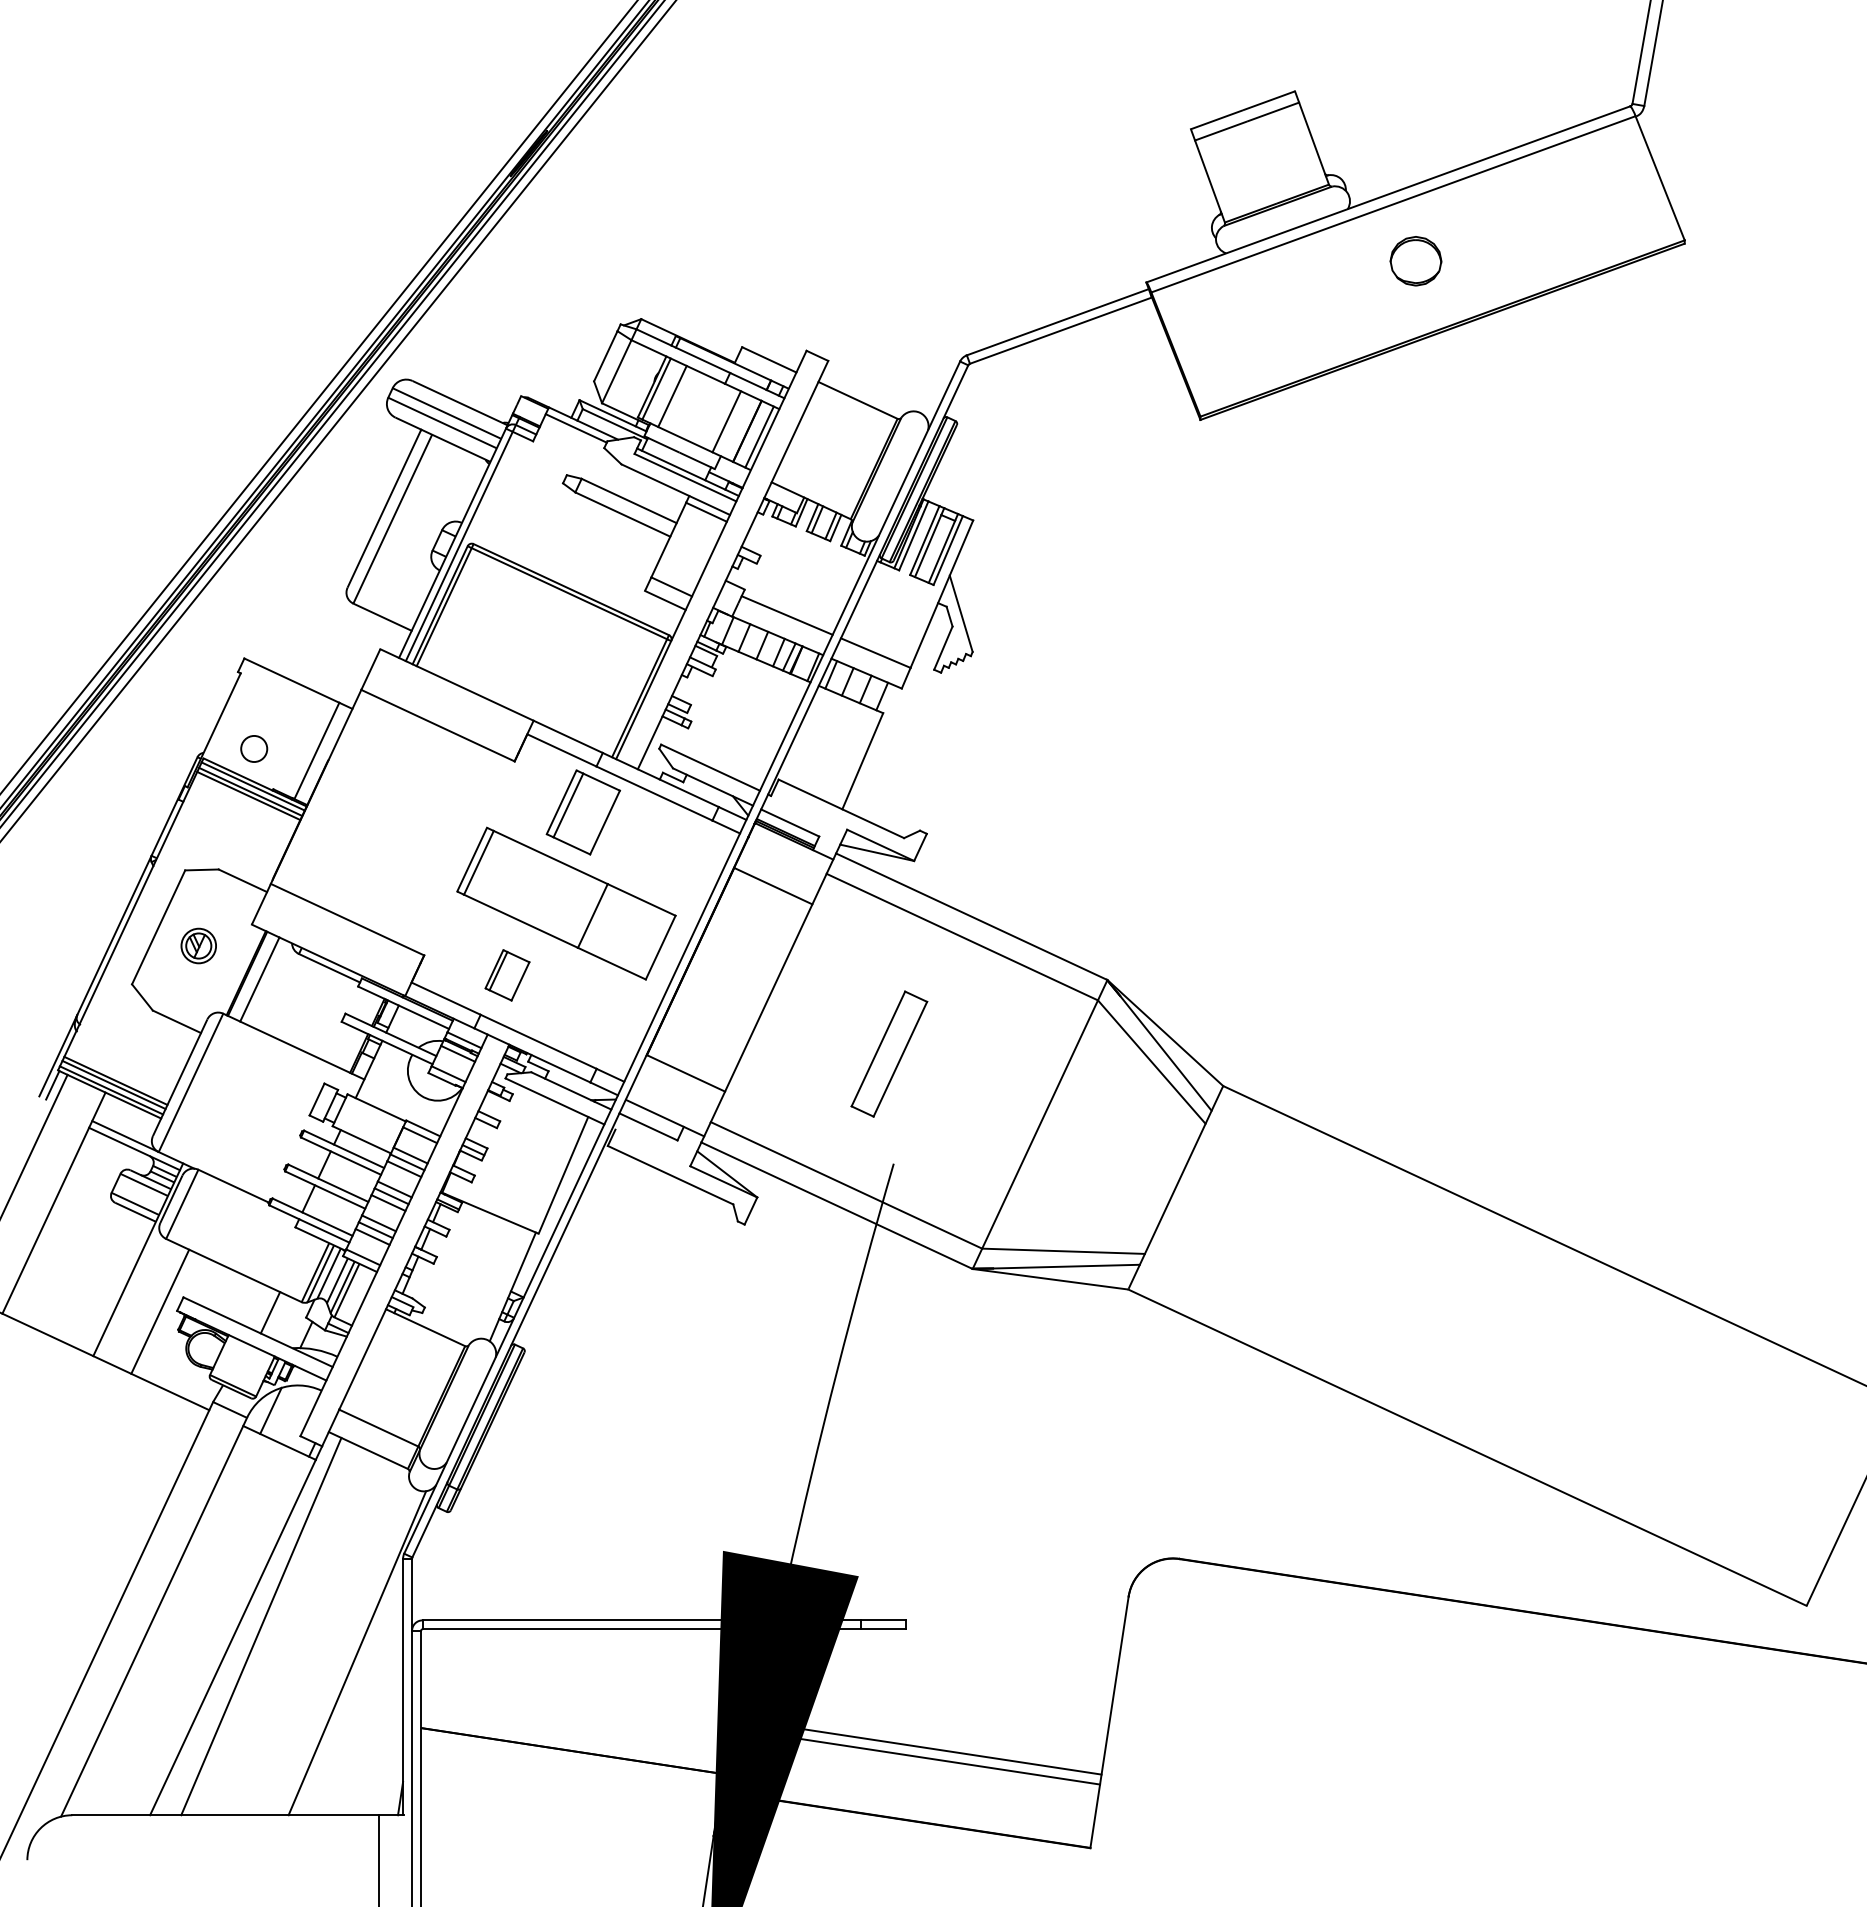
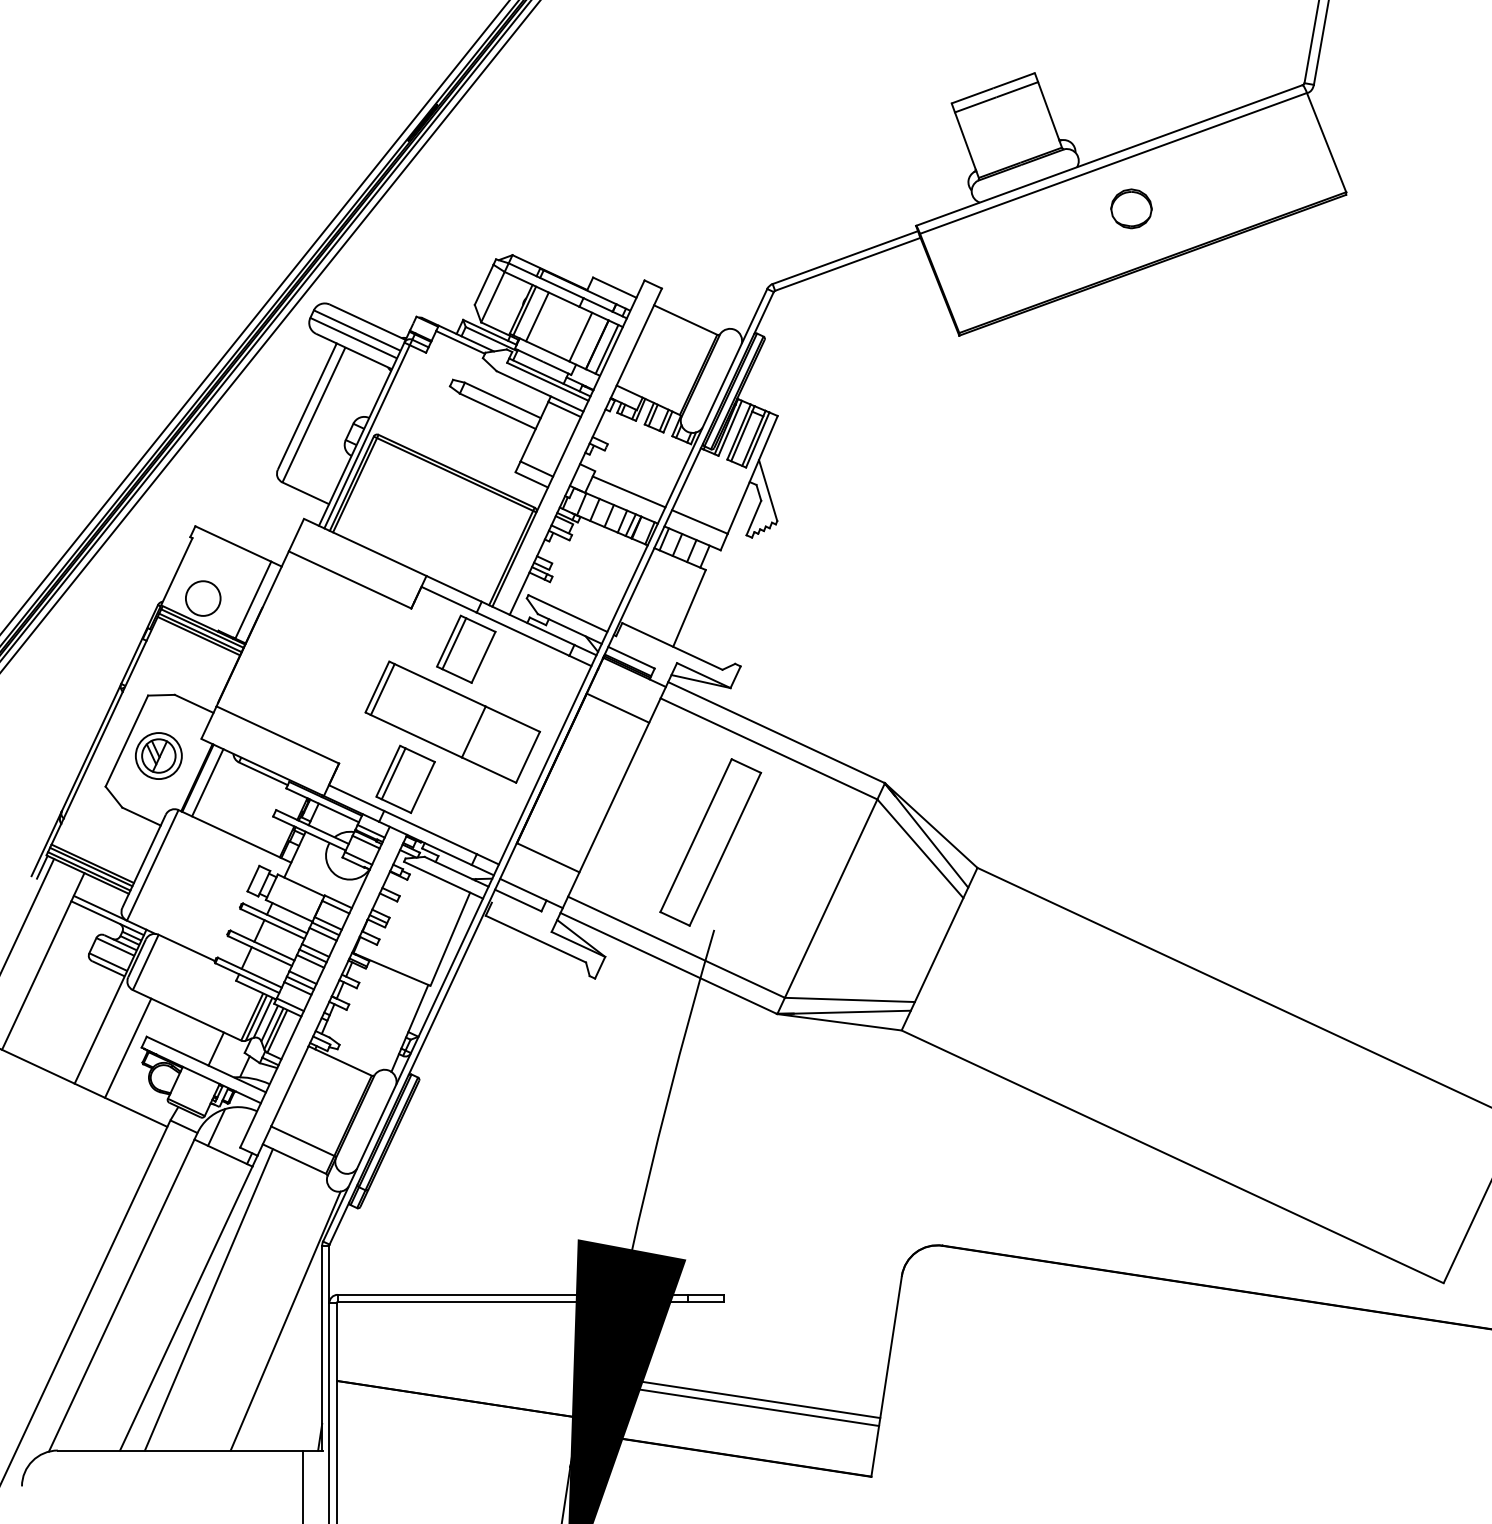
circle: (253, 748) -> (202, 598), size x1.67
part: (198, 945) -> (158, 755), size x1.67
part: (507, 975) -> (405, 779), size x1.67
part: (889, 1053) -> (710, 841), size x1.67

